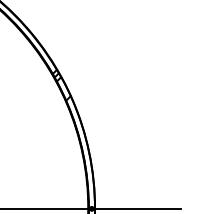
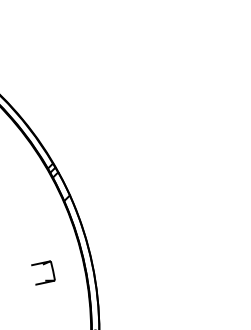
part: (49, 153) -> (43, 265), added

